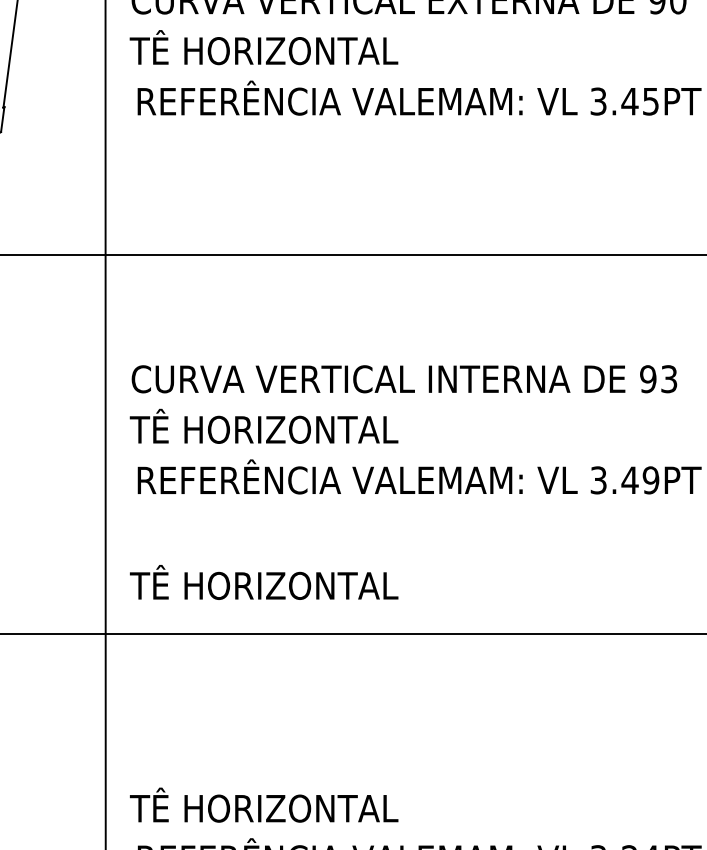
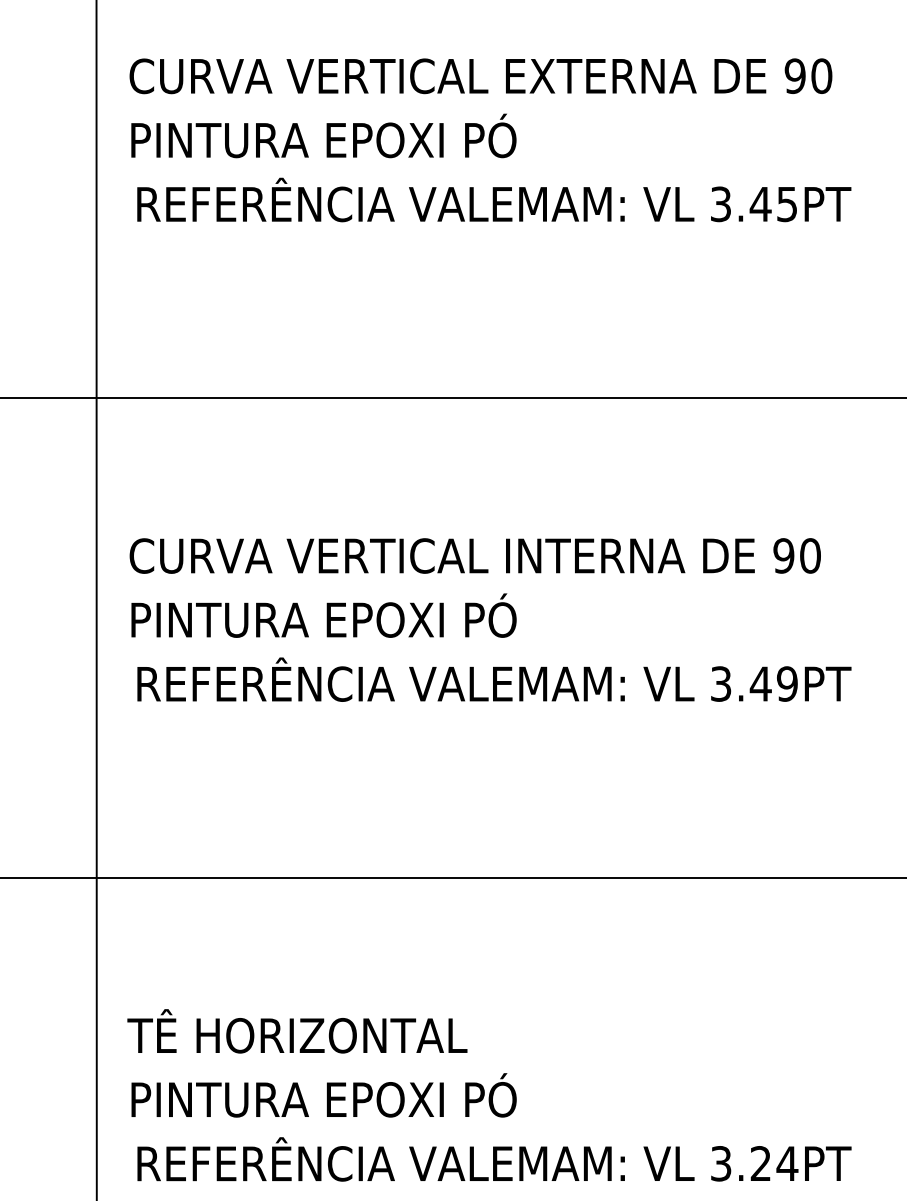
text: (283, 47) -> (321, 135), TÊ HORIZONTAL -> PINTURA EPOXI PÓ
text: (669, 378) -> (810, 555), 93 -> 90
text: (283, 426) -> (321, 615), TÊ HORIZONTAL -> PINTURA EPOXI PÓ
text: (264, 582) -> (297, 1031), moved
text: (283, 805) -> (321, 1095), TÊ HORIZONTAL -> PINTURA EPOXI PÓ

